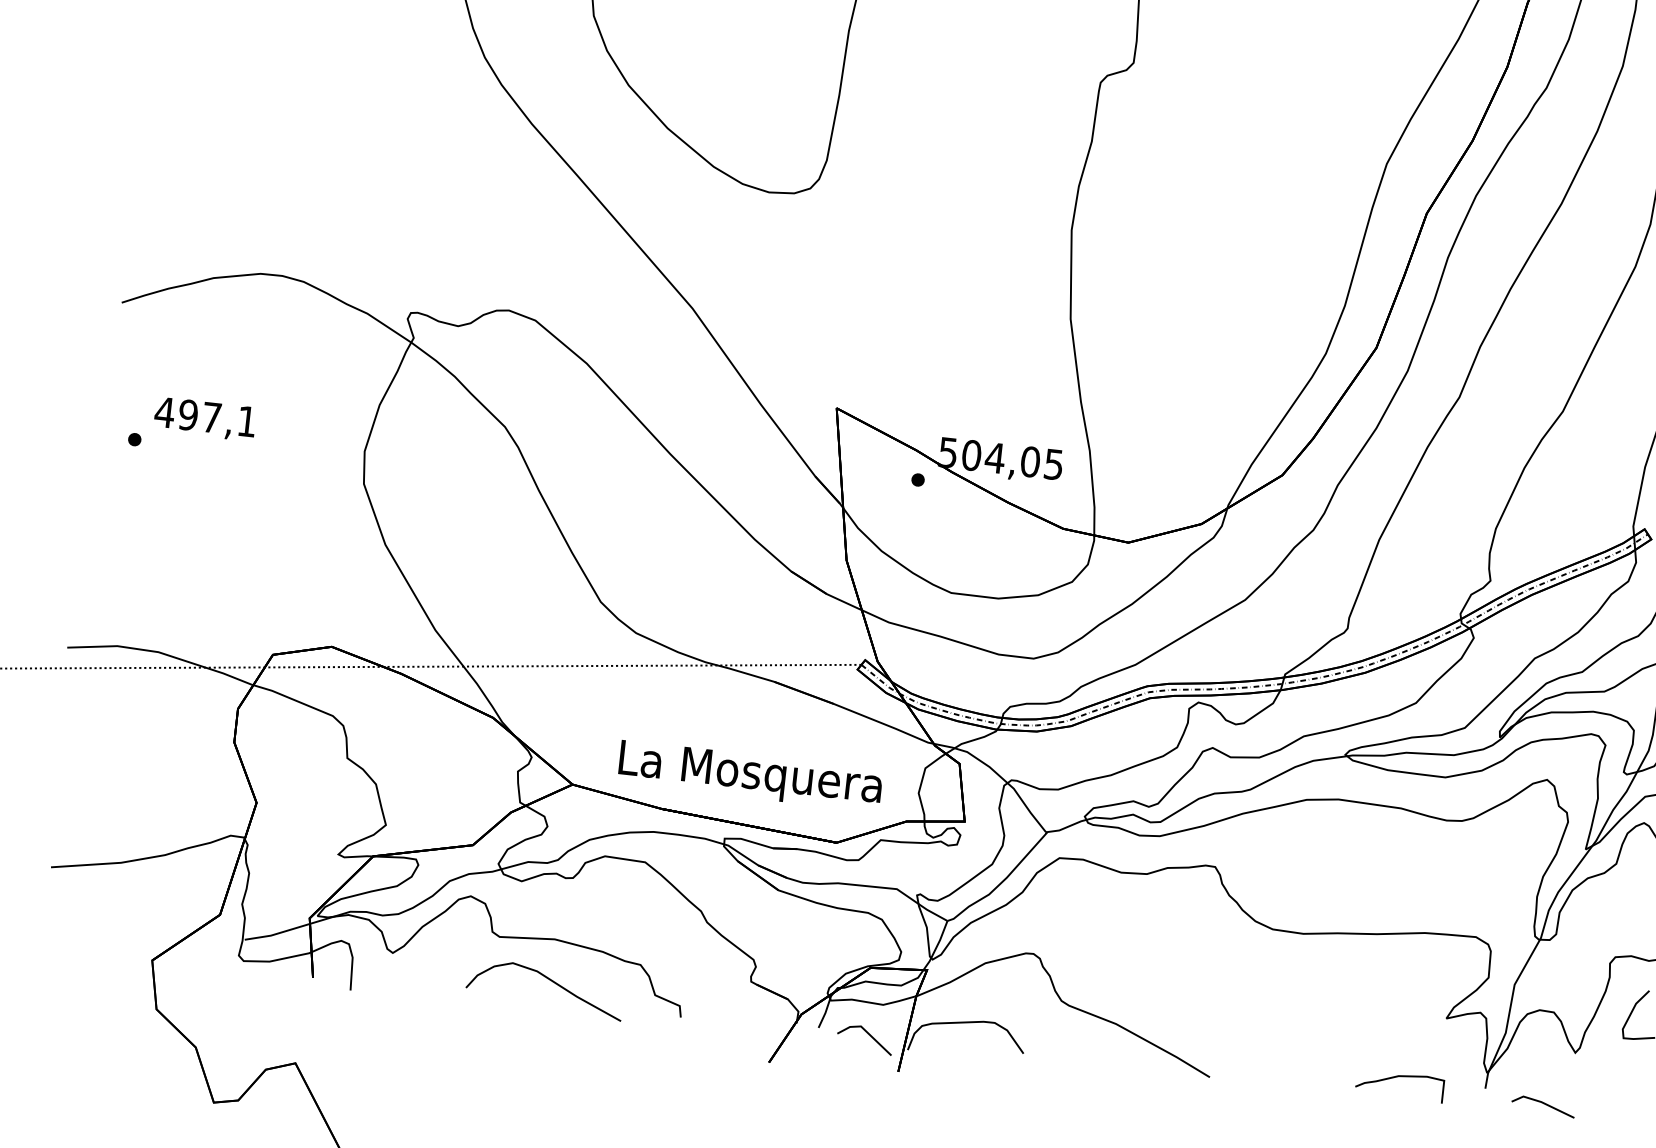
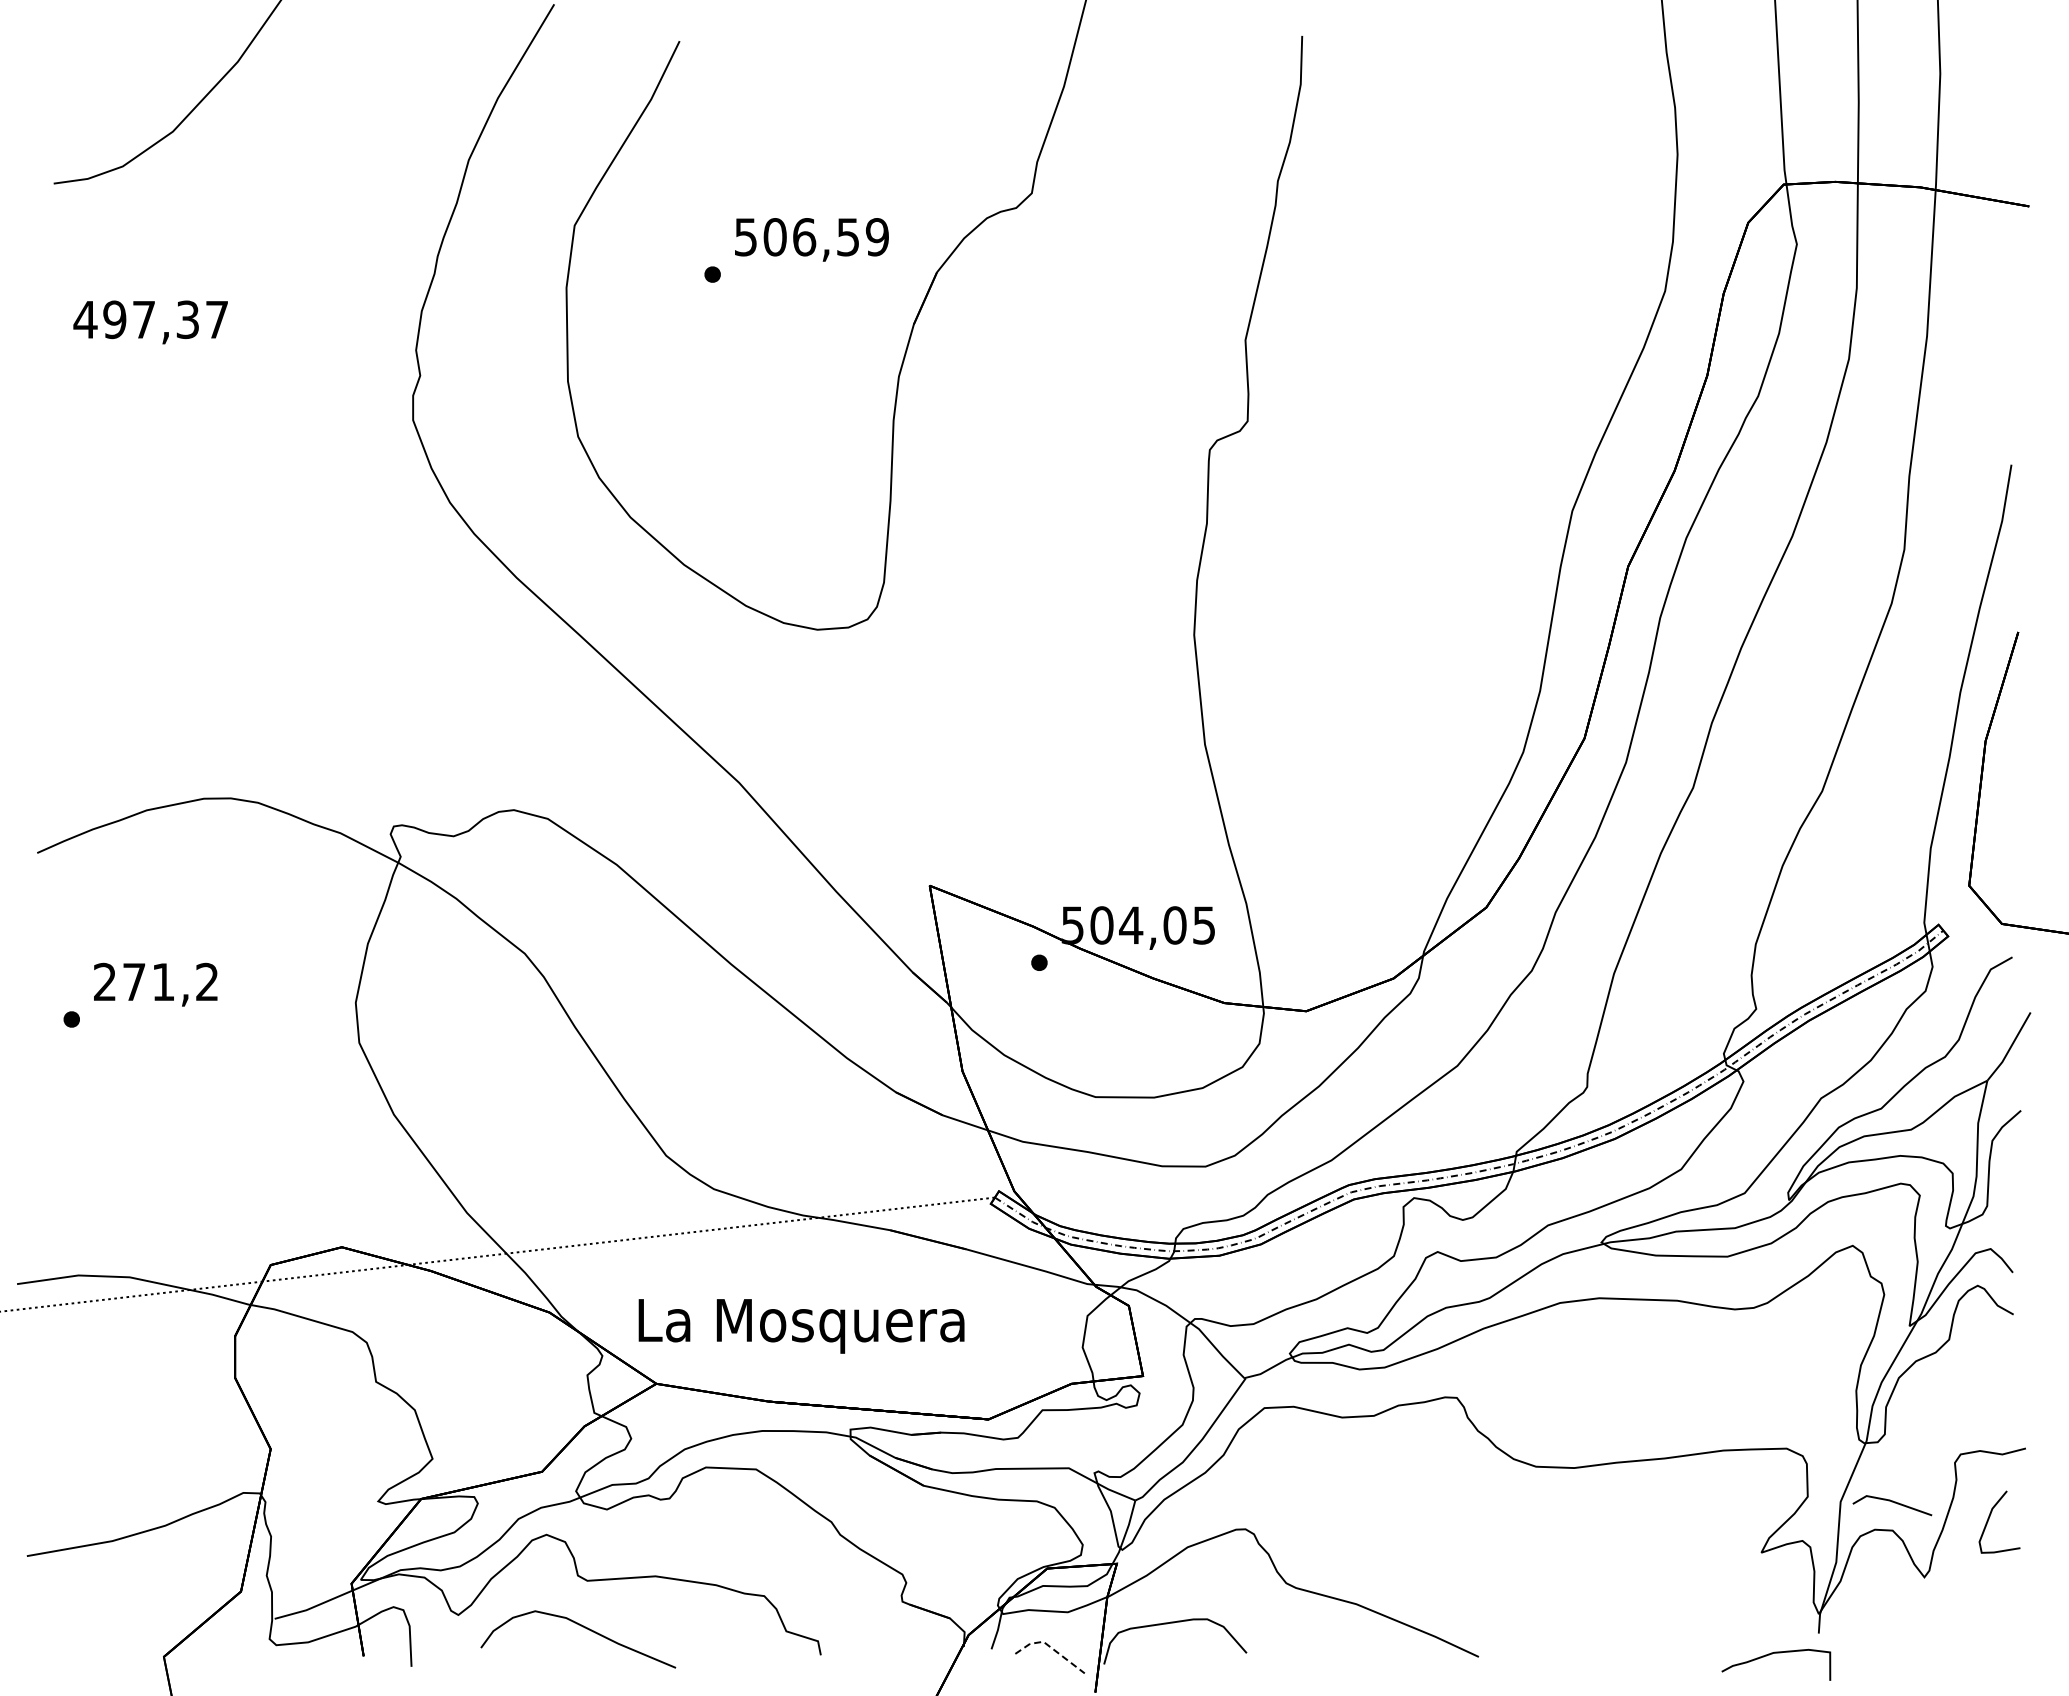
text: (204, 416) -> (154, 981), 497,1 -> 271,2
text: (750, 776) -> (801, 1326), moved
curve: (550, 981) -> (584, 1628), moved
line: (866, 1031) -> (1051, 1647), solid -> dashed
curve: (1397, 1077) -> (1772, 1654), moved
line: (1545, 1105) -> (1894, 1503), moved

